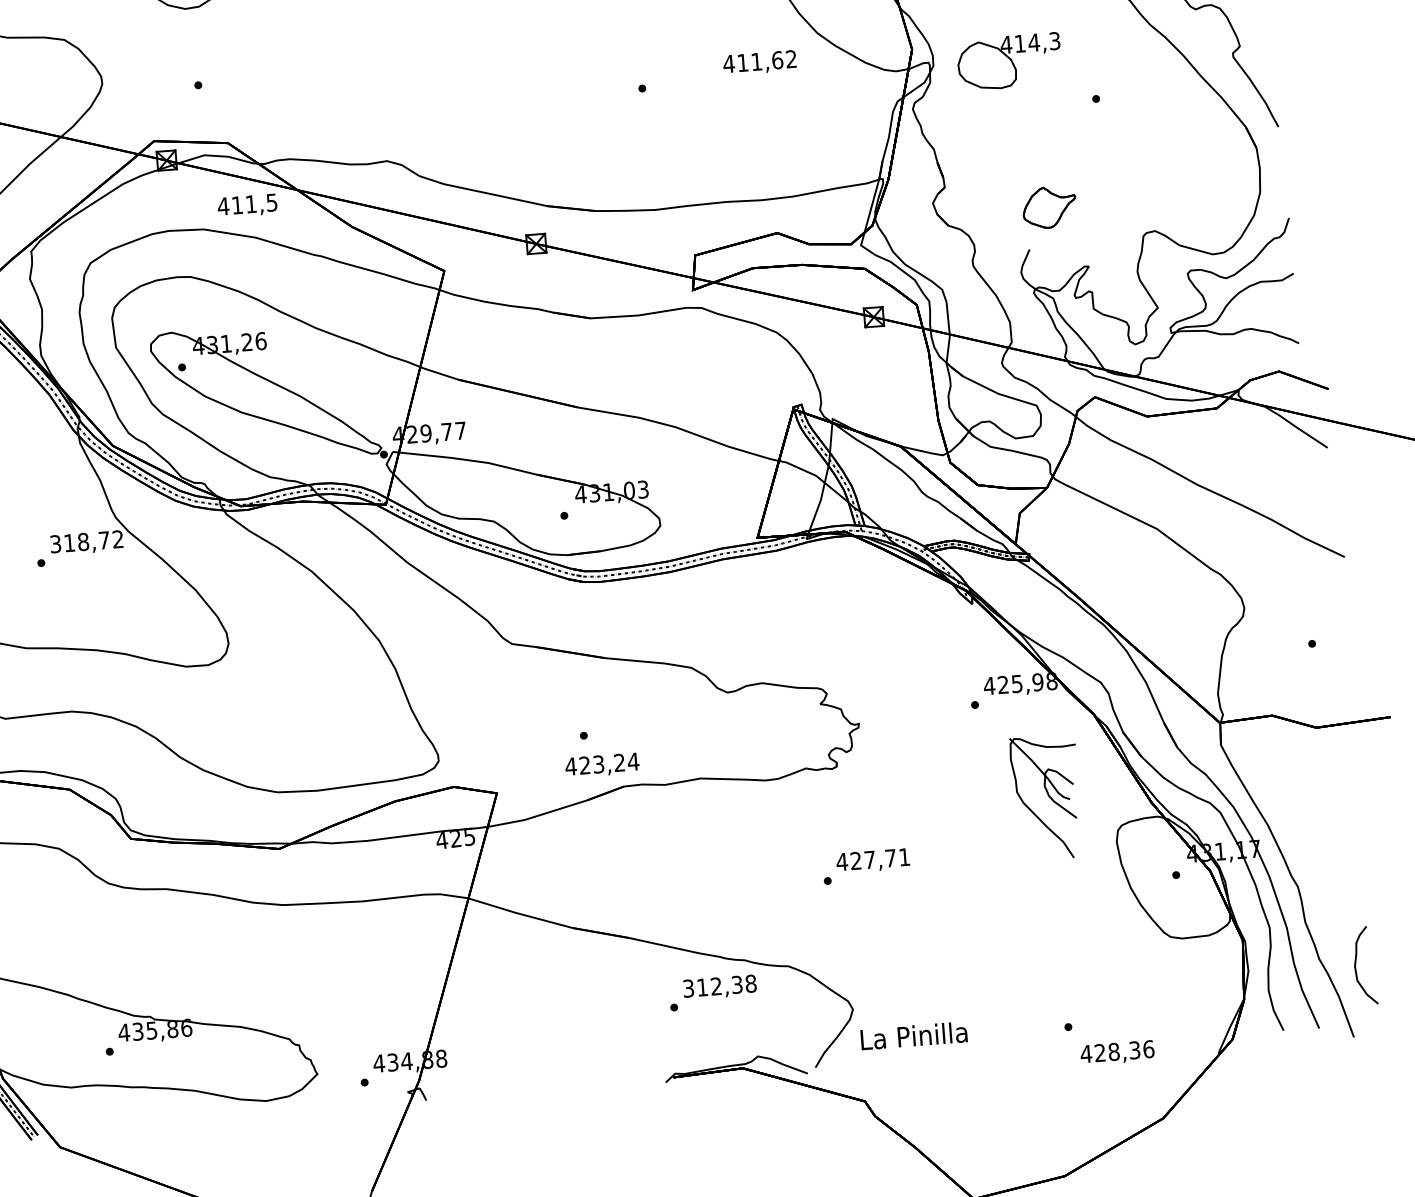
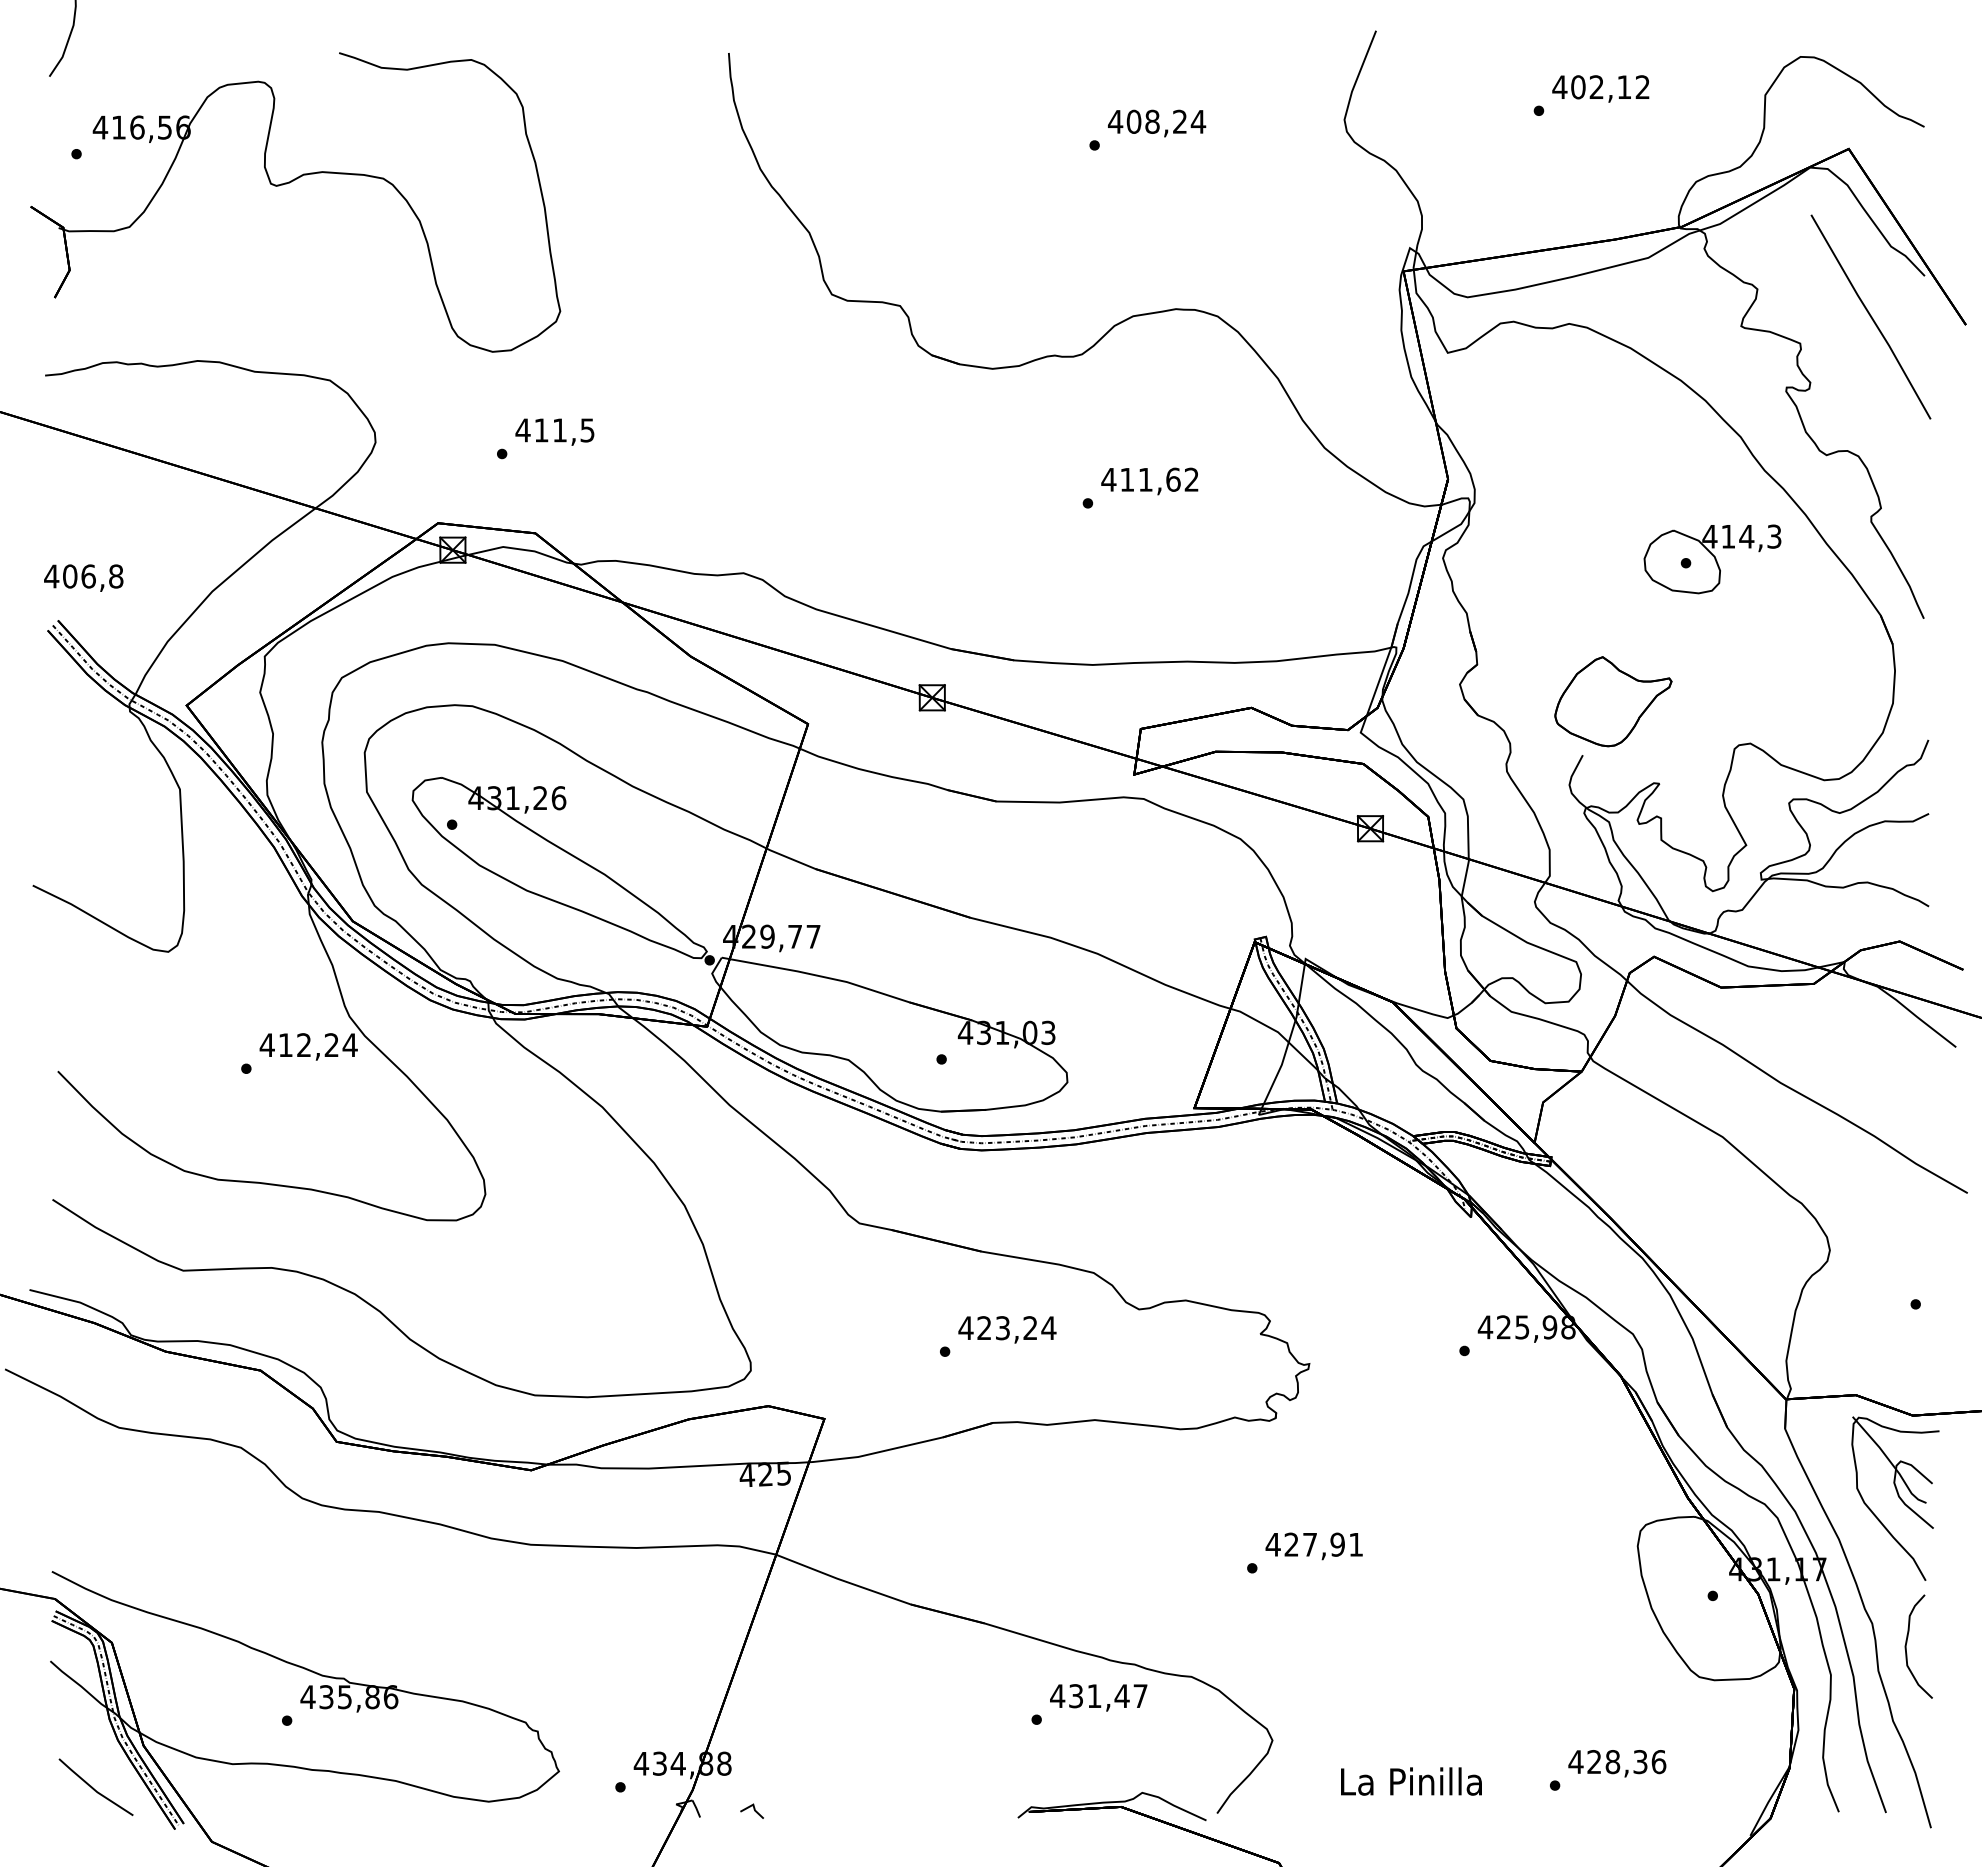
part: (1009, 61) -> (1712, 559), moved
text: (759, 62) -> (1149, 481), moved
text: (247, 205) -> (554, 431), moved
part: (1049, 207) -> (1613, 701), size x1.67
text: (86, 541) -> (308, 1045), 318,72 -> 412,24
text: (602, 765) -> (1007, 1329), moved
part: (1046, 797) -> (1895, 1498), moved
text: (890, 858) -> (1337, 1544), 427,71 -> 427,91
curve: (1356, 963) -> (1907, 1642), moved
text: (719, 986) -> (1098, 1696), 312,38 -> 431,47
text: (914, 1035) -> (1411, 1781), moved
text: (1117, 1052) -> (1617, 1763), moved
line: (466, 1091) -> (753, 1809), added

